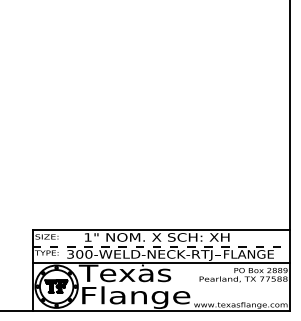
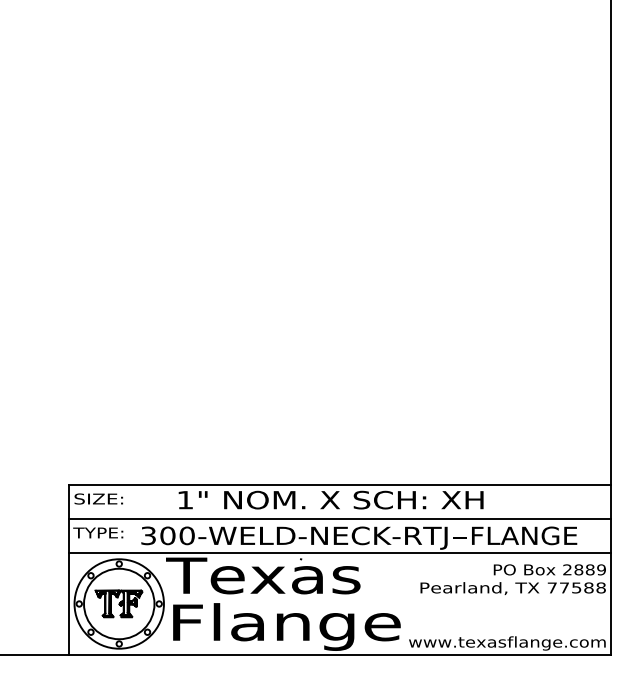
line: (161, 246) -> (340, 519), dashed -> solid

